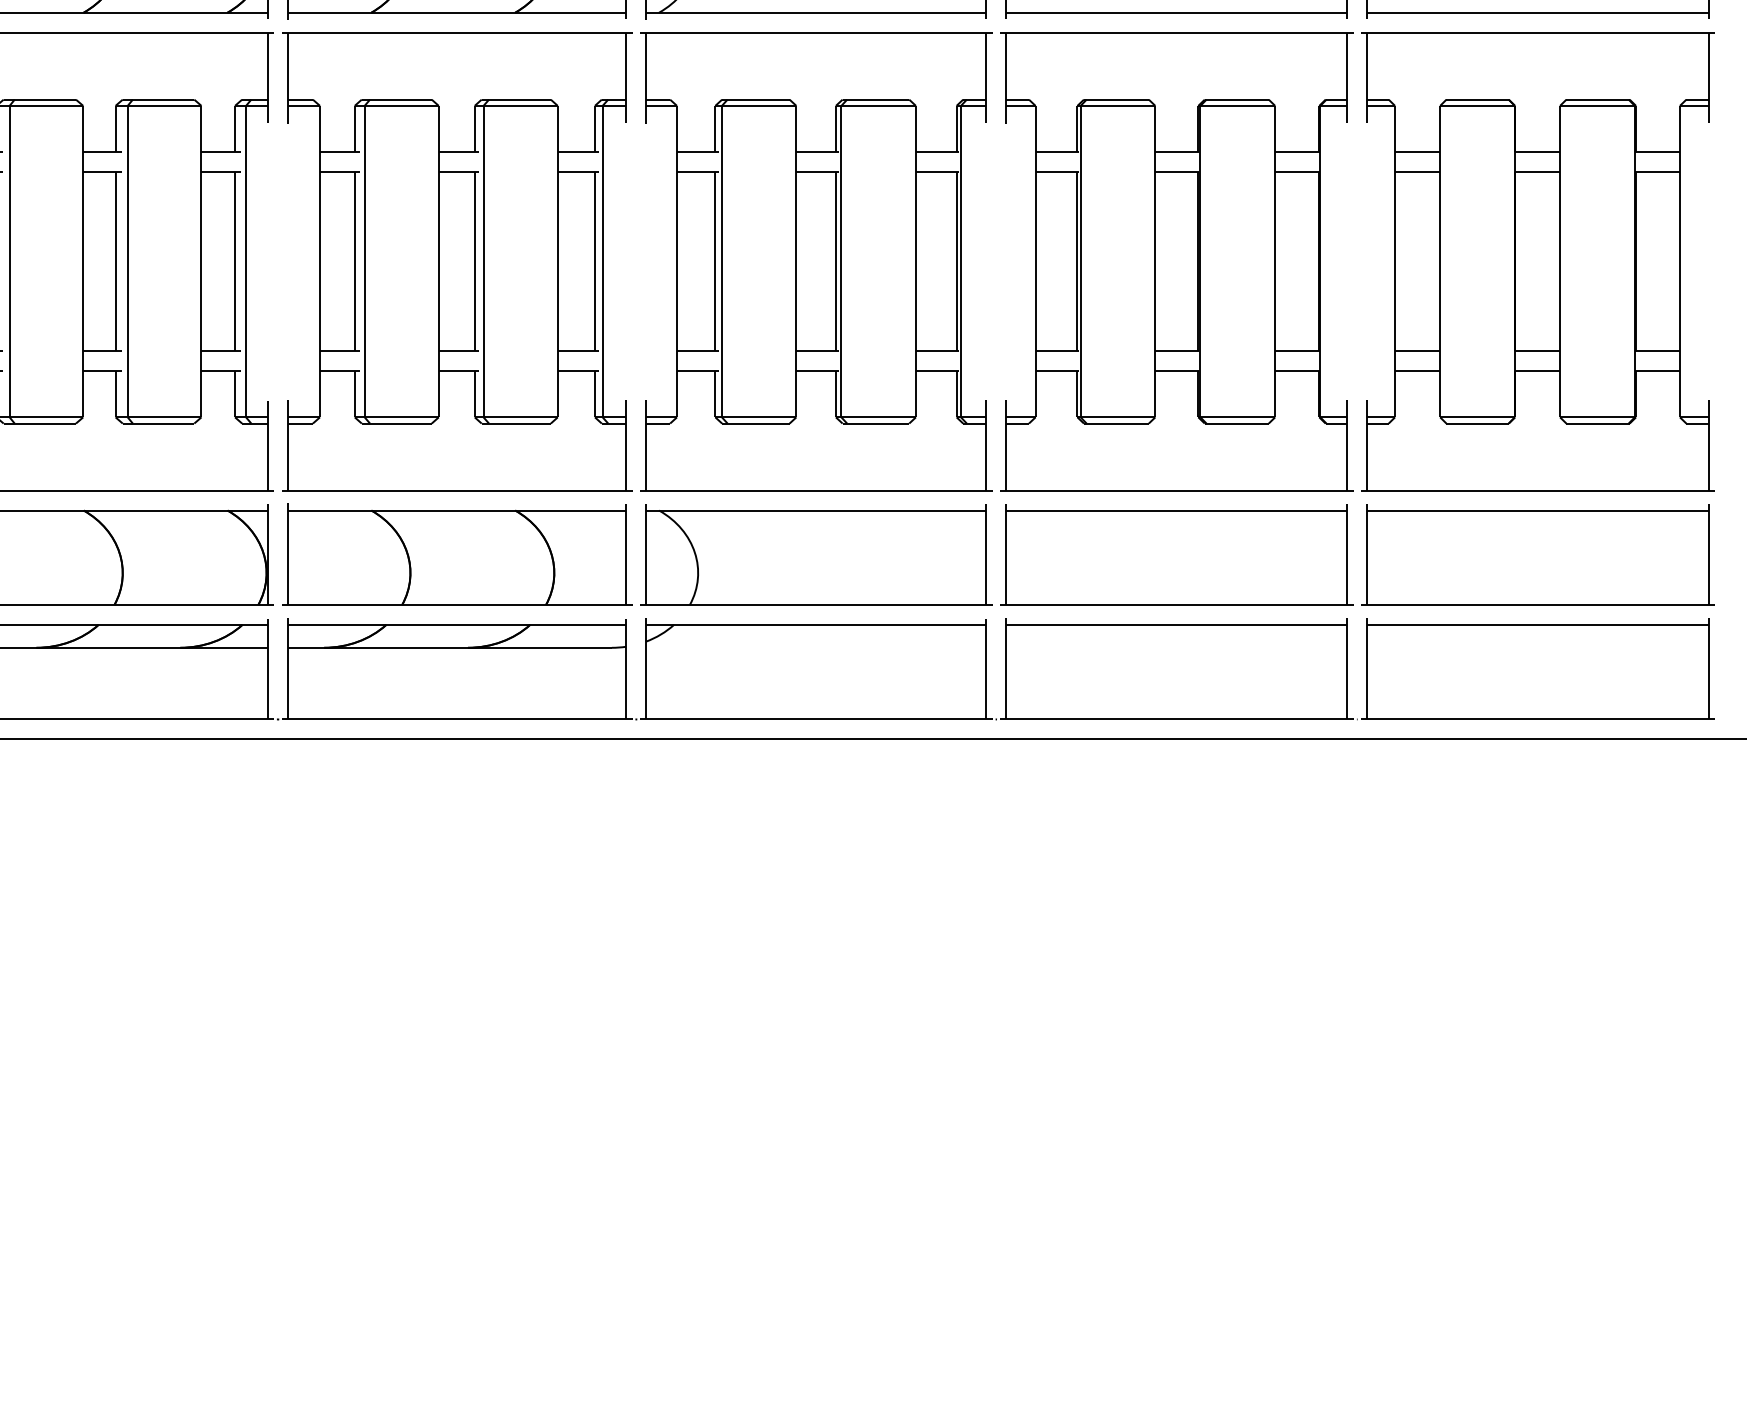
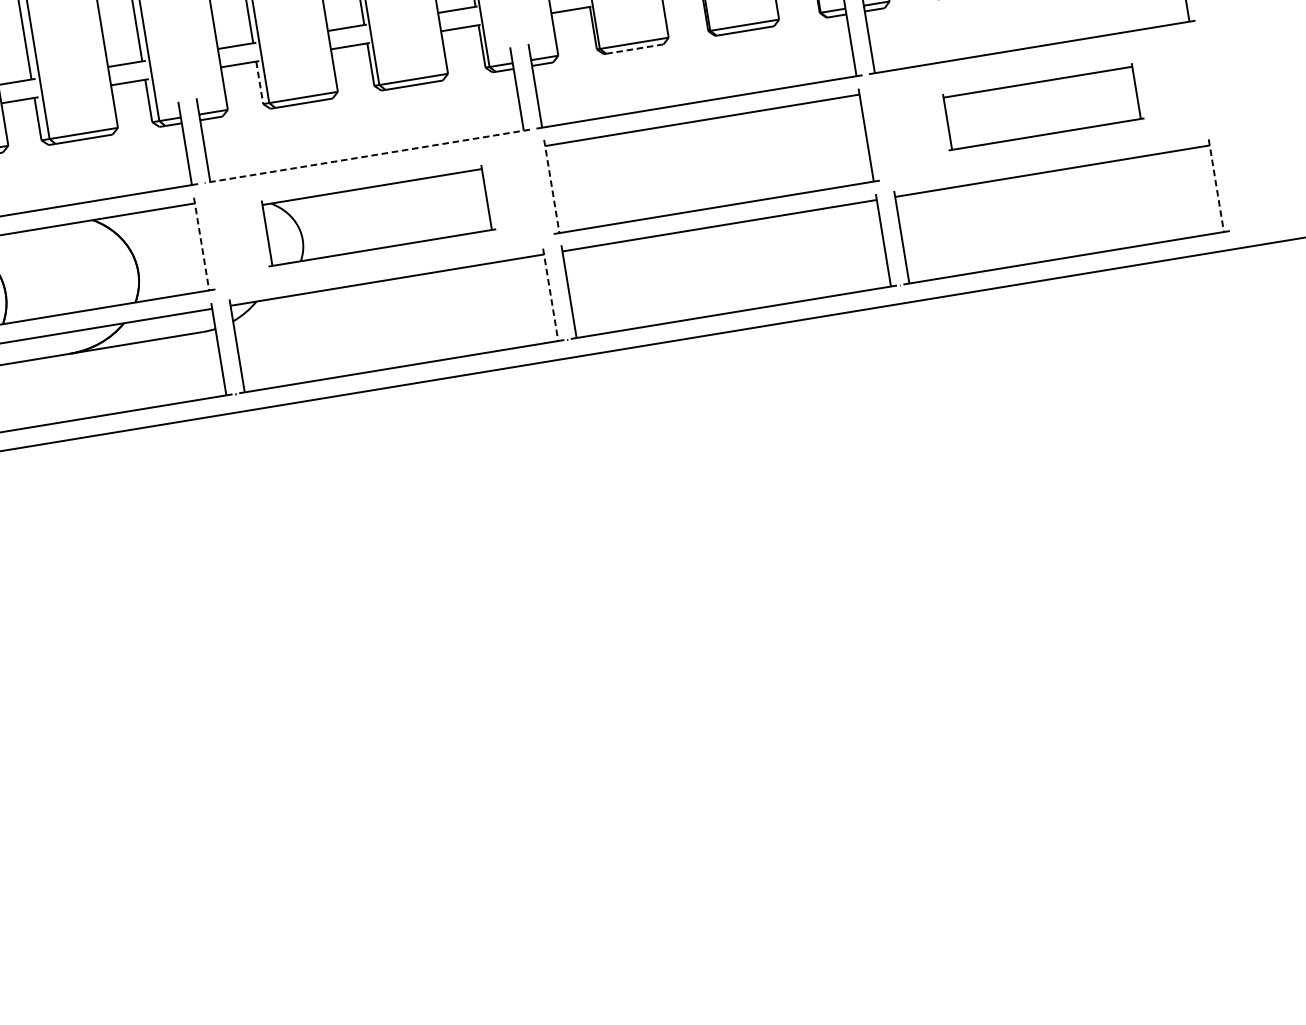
line: (715, 394) -> (259, 83), solid -> dashed
line: (1118, 423) -> (635, 48), solid -> dashed
line: (815, 490) -> (366, 156), solid -> dashed
part: (816, 554) -> (377, 215), size x0.7
line: (1006, 554) -> (552, 186), solid -> dashed
part: (1537, 554) -> (1041, 106), size x0.6
line: (626, 555) -> (202, 244), solid -> dashed
line: (986, 669) -> (551, 295), solid -> dashed
line: (1708, 669) -> (1216, 186), solid -> dashed

